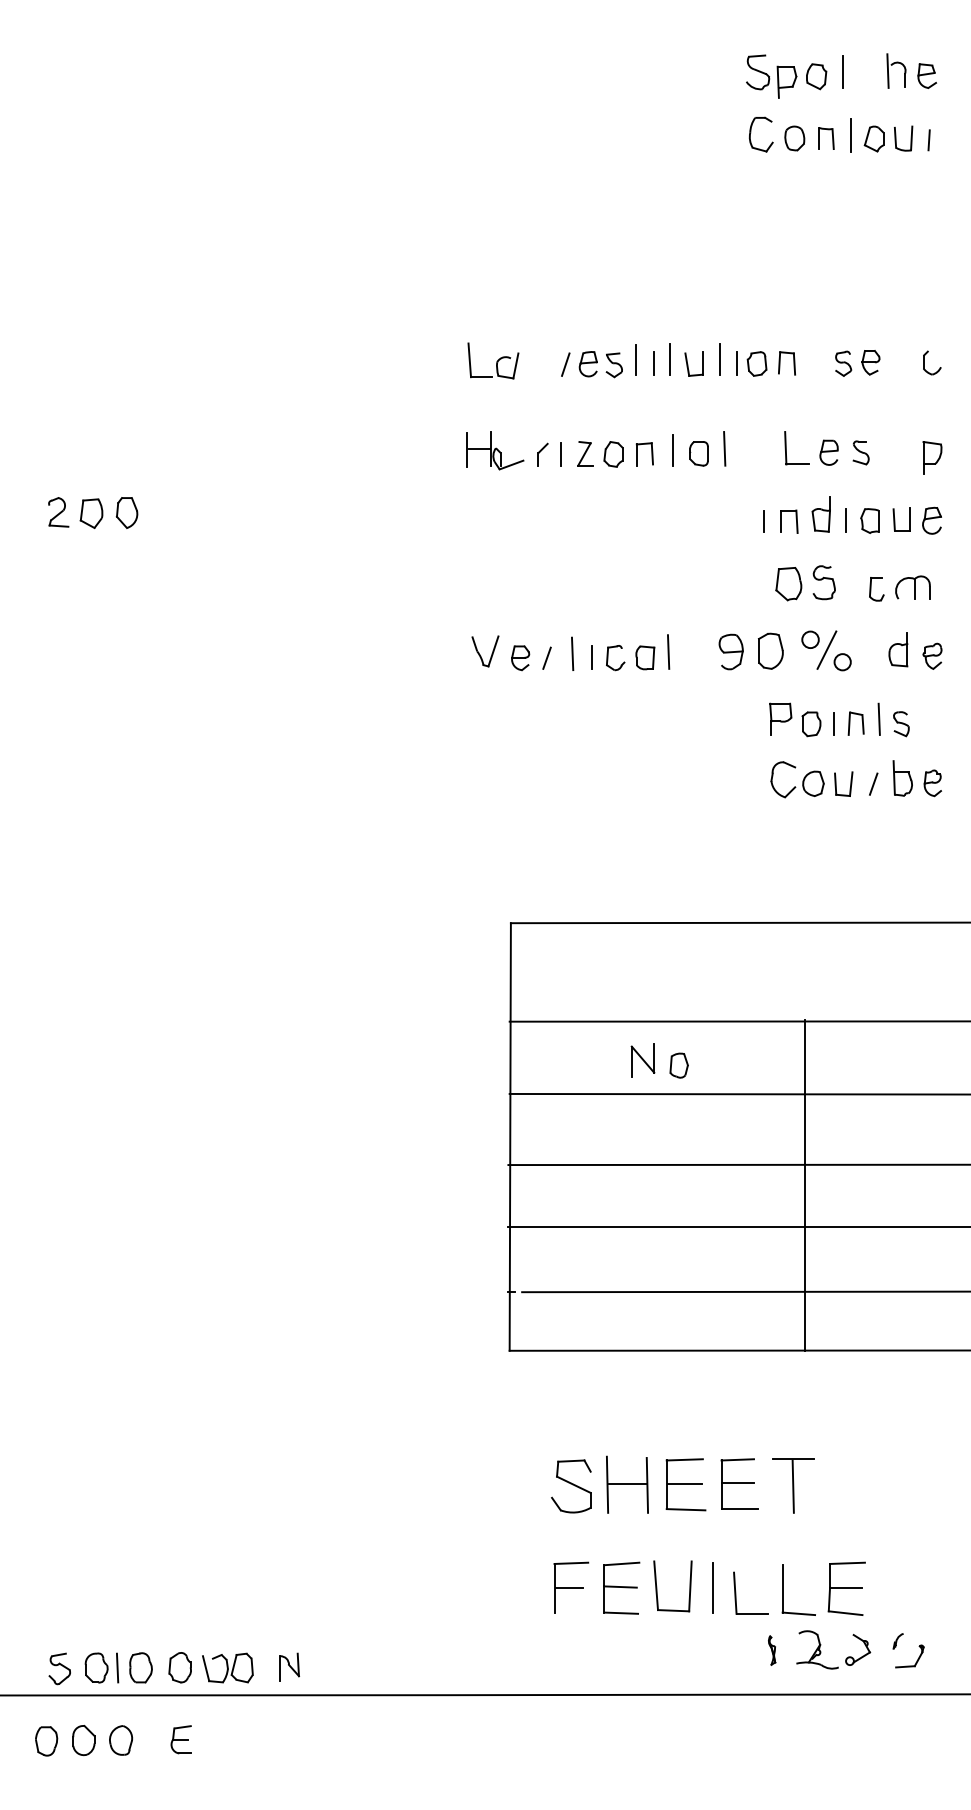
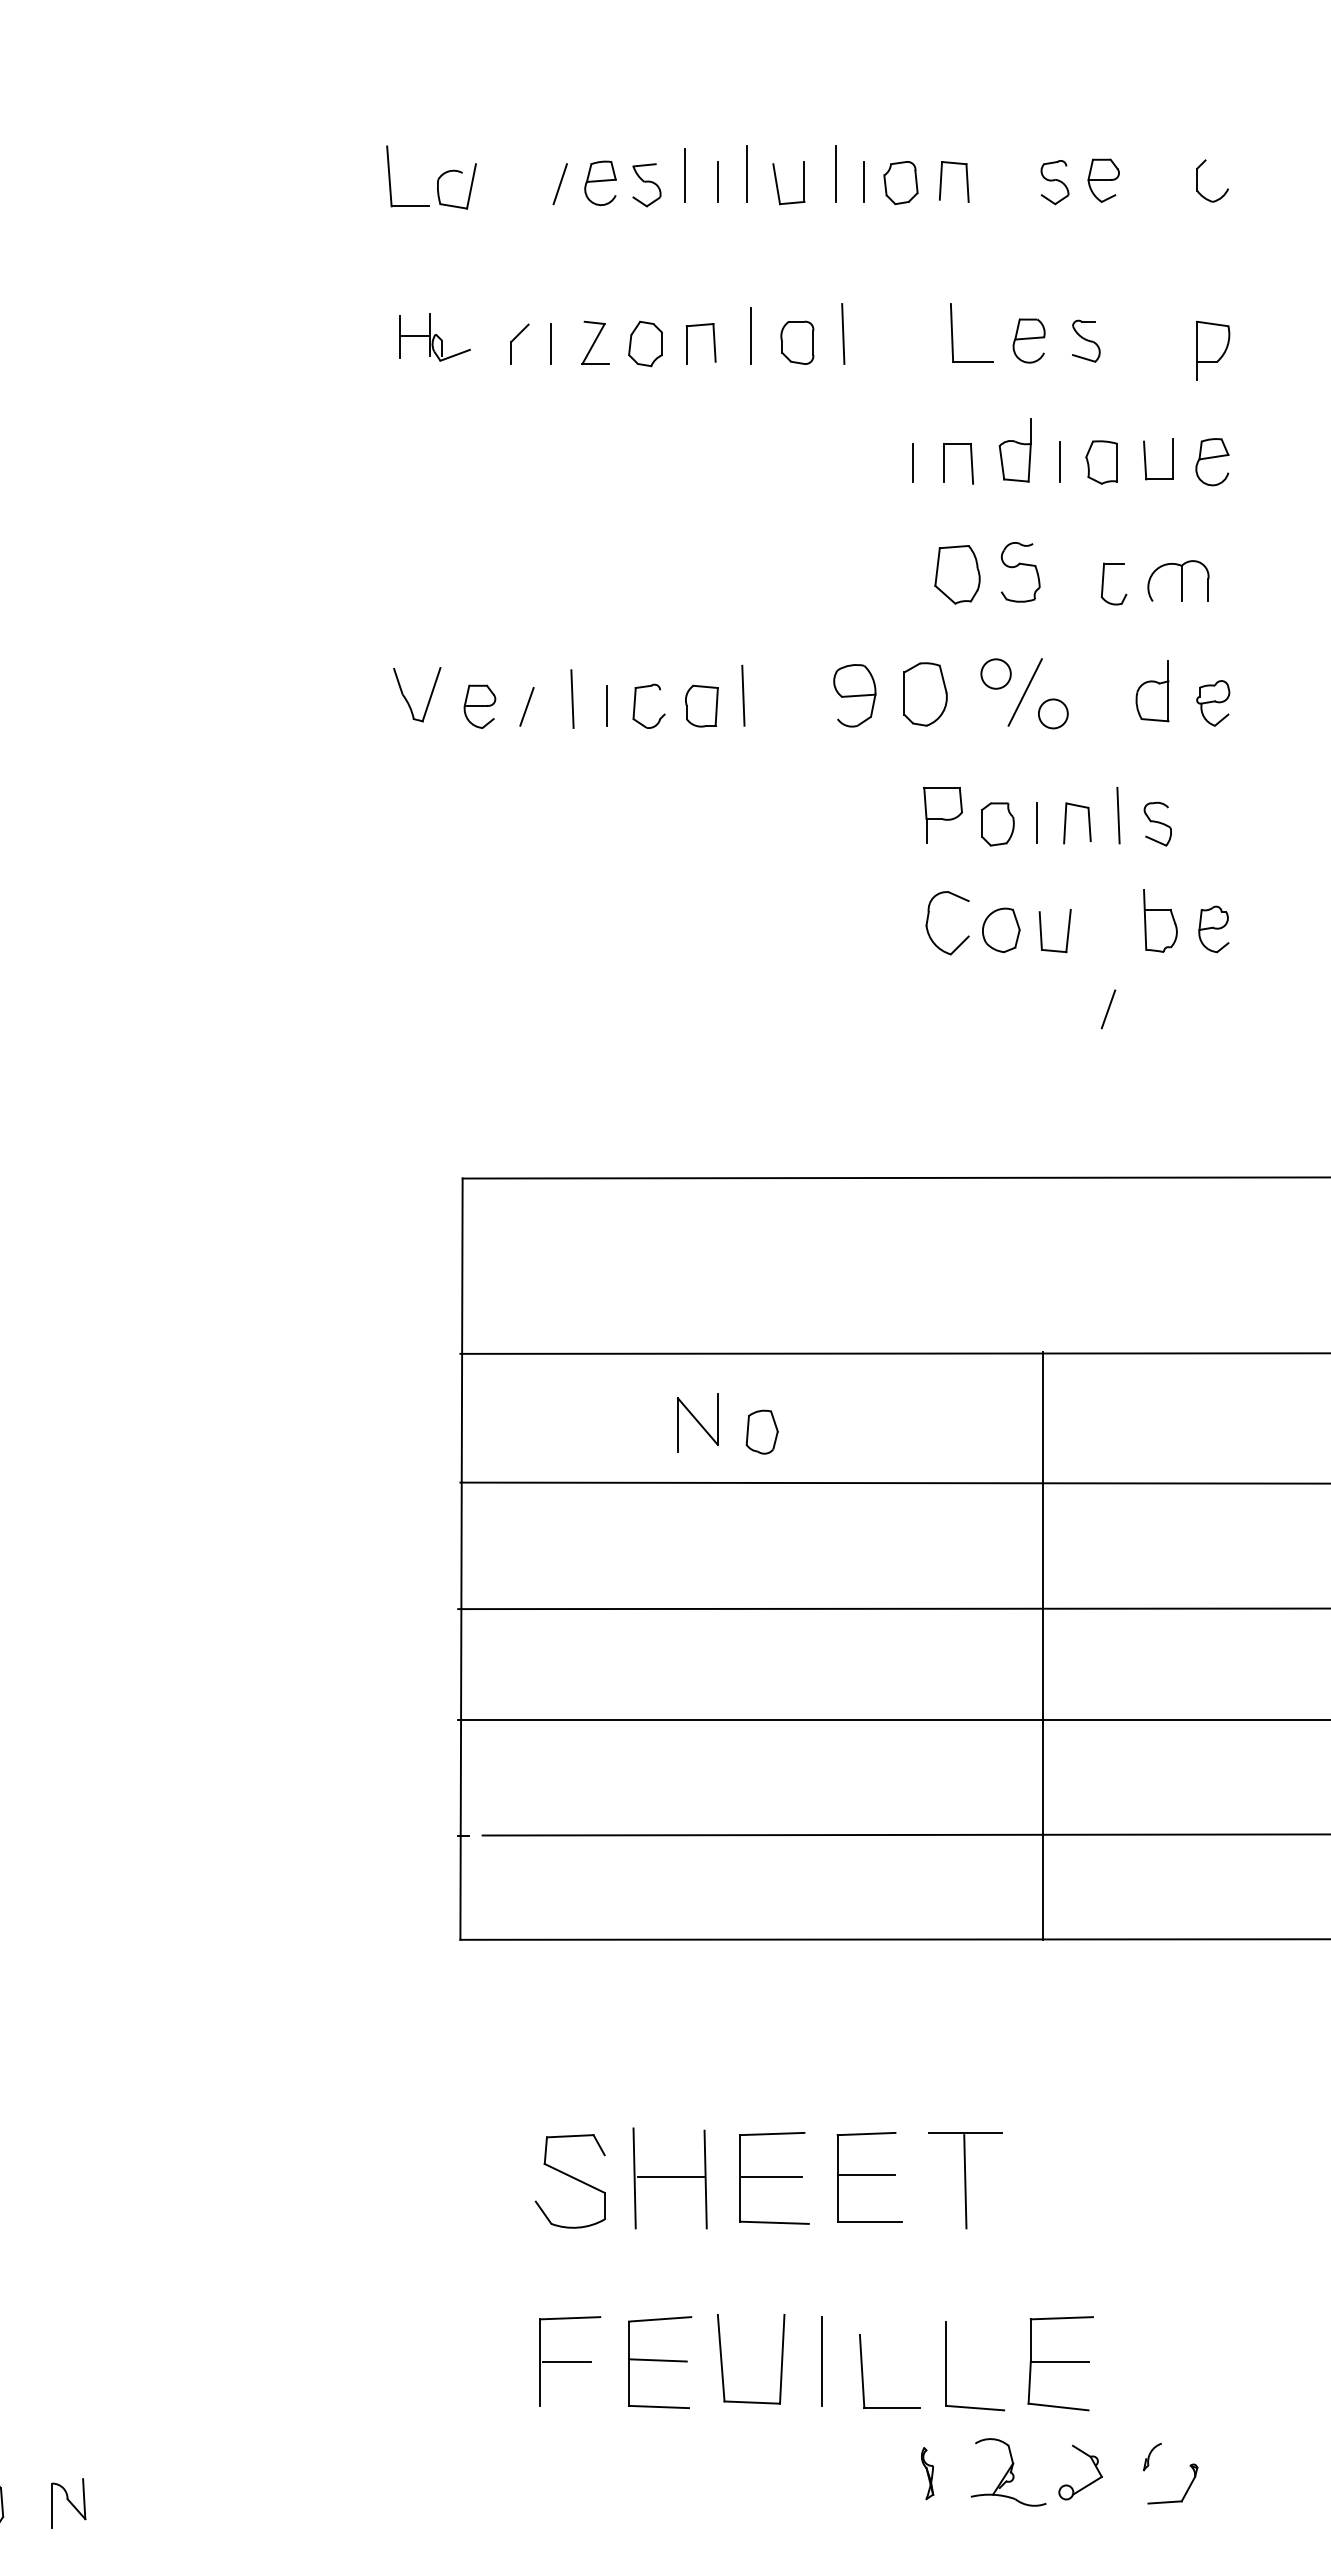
part: (495, 450) -> (435, 336), size x0.7
line: (873, 783) -> (1108, 1008), moved
line: (805, 1185) -> (1044, 1645), moved

